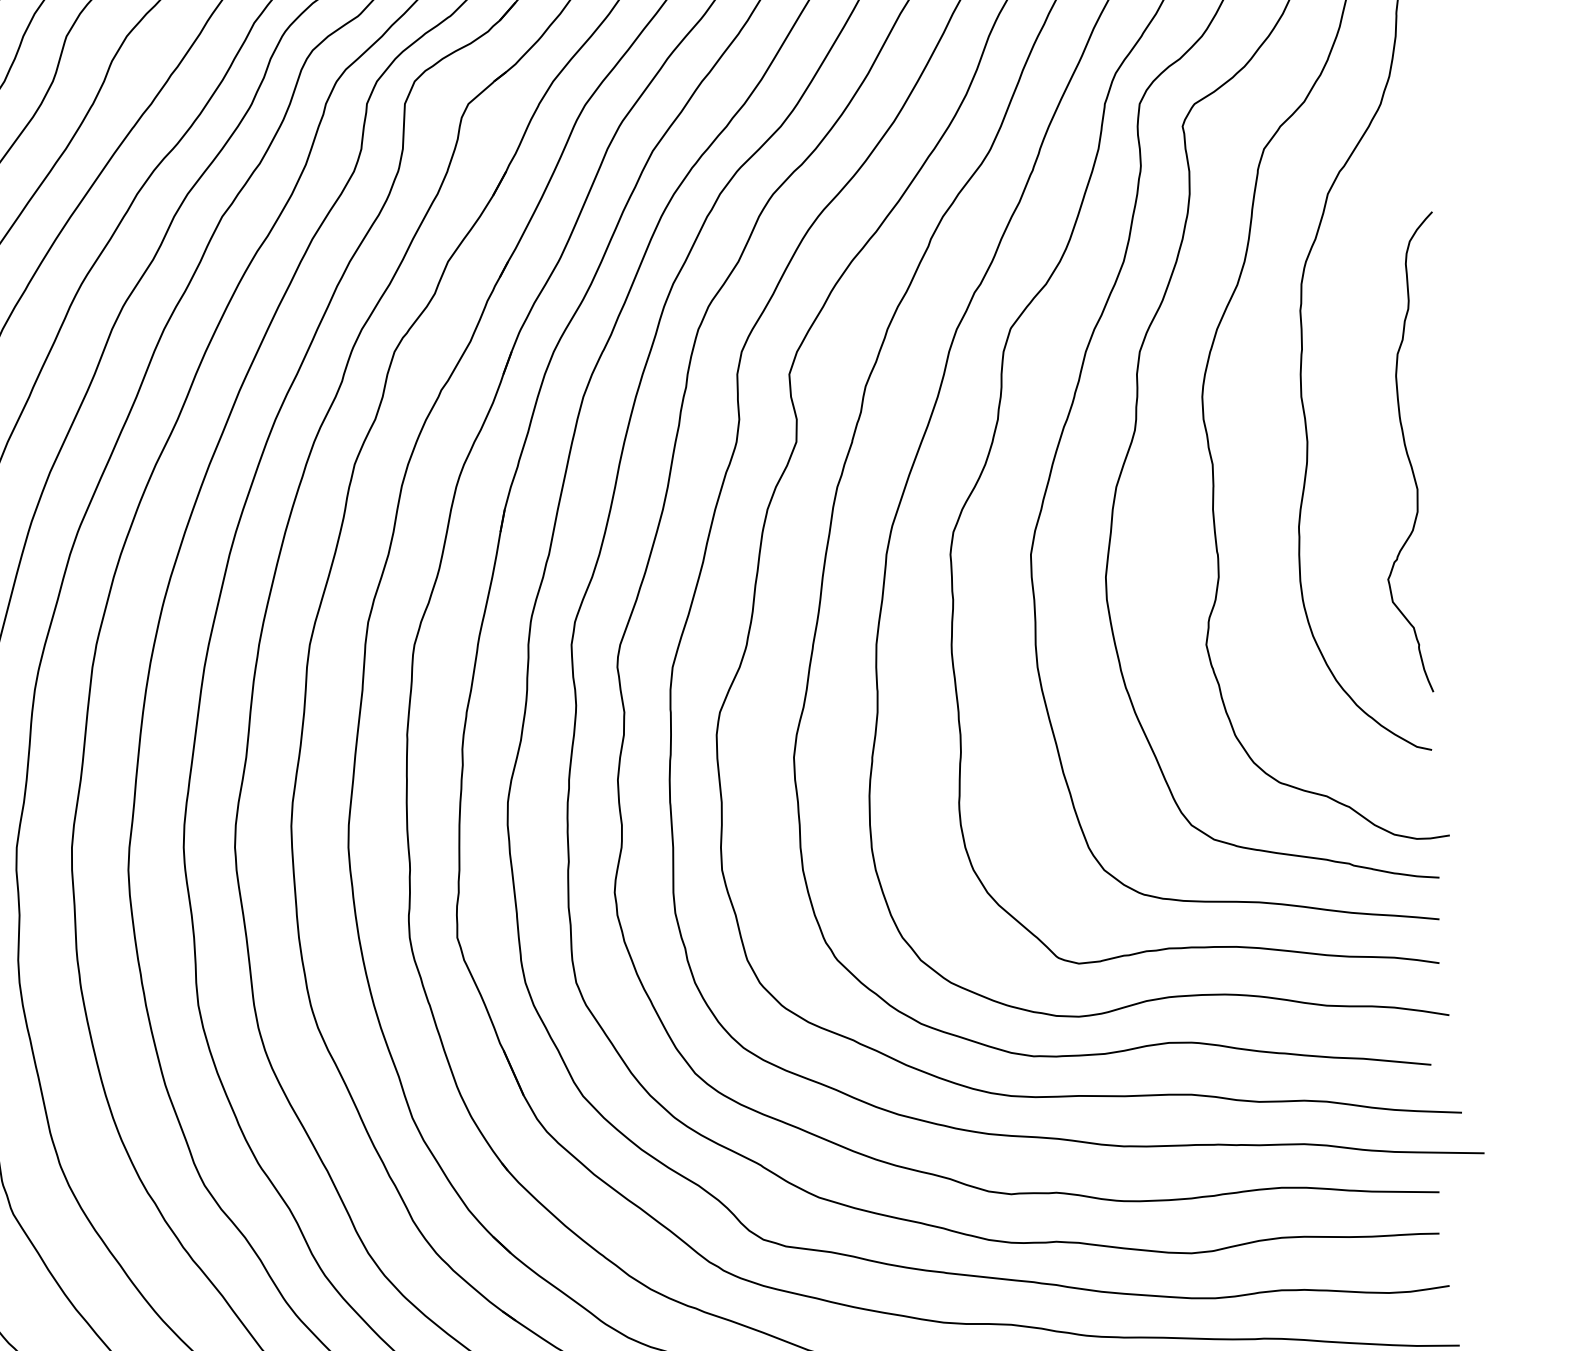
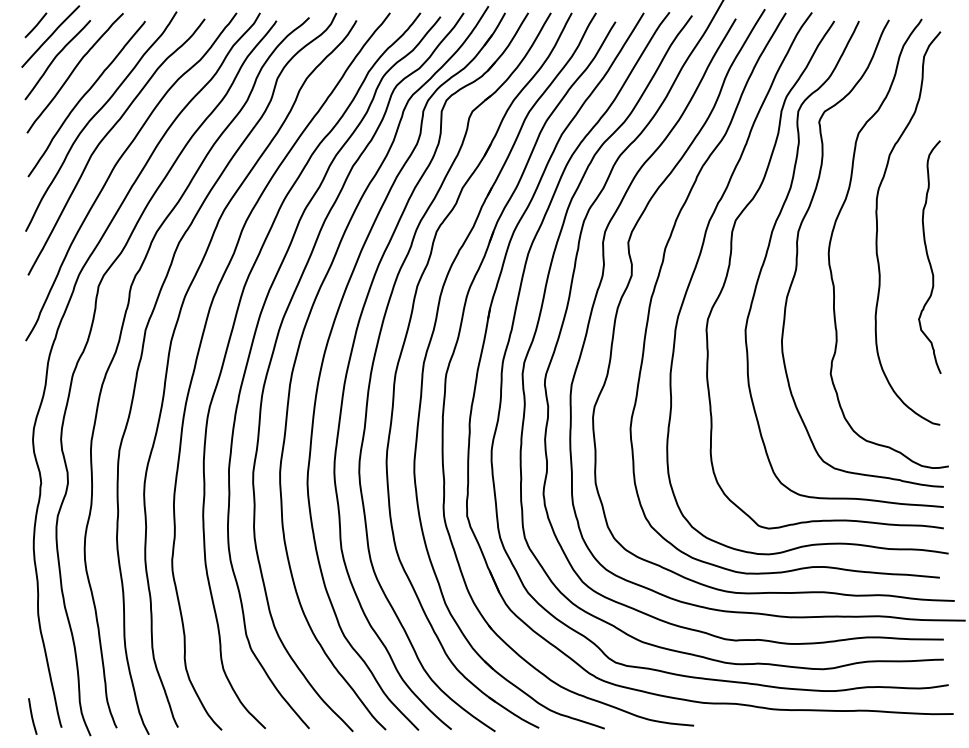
curve: (1407, 450) -> (928, 256), moved

